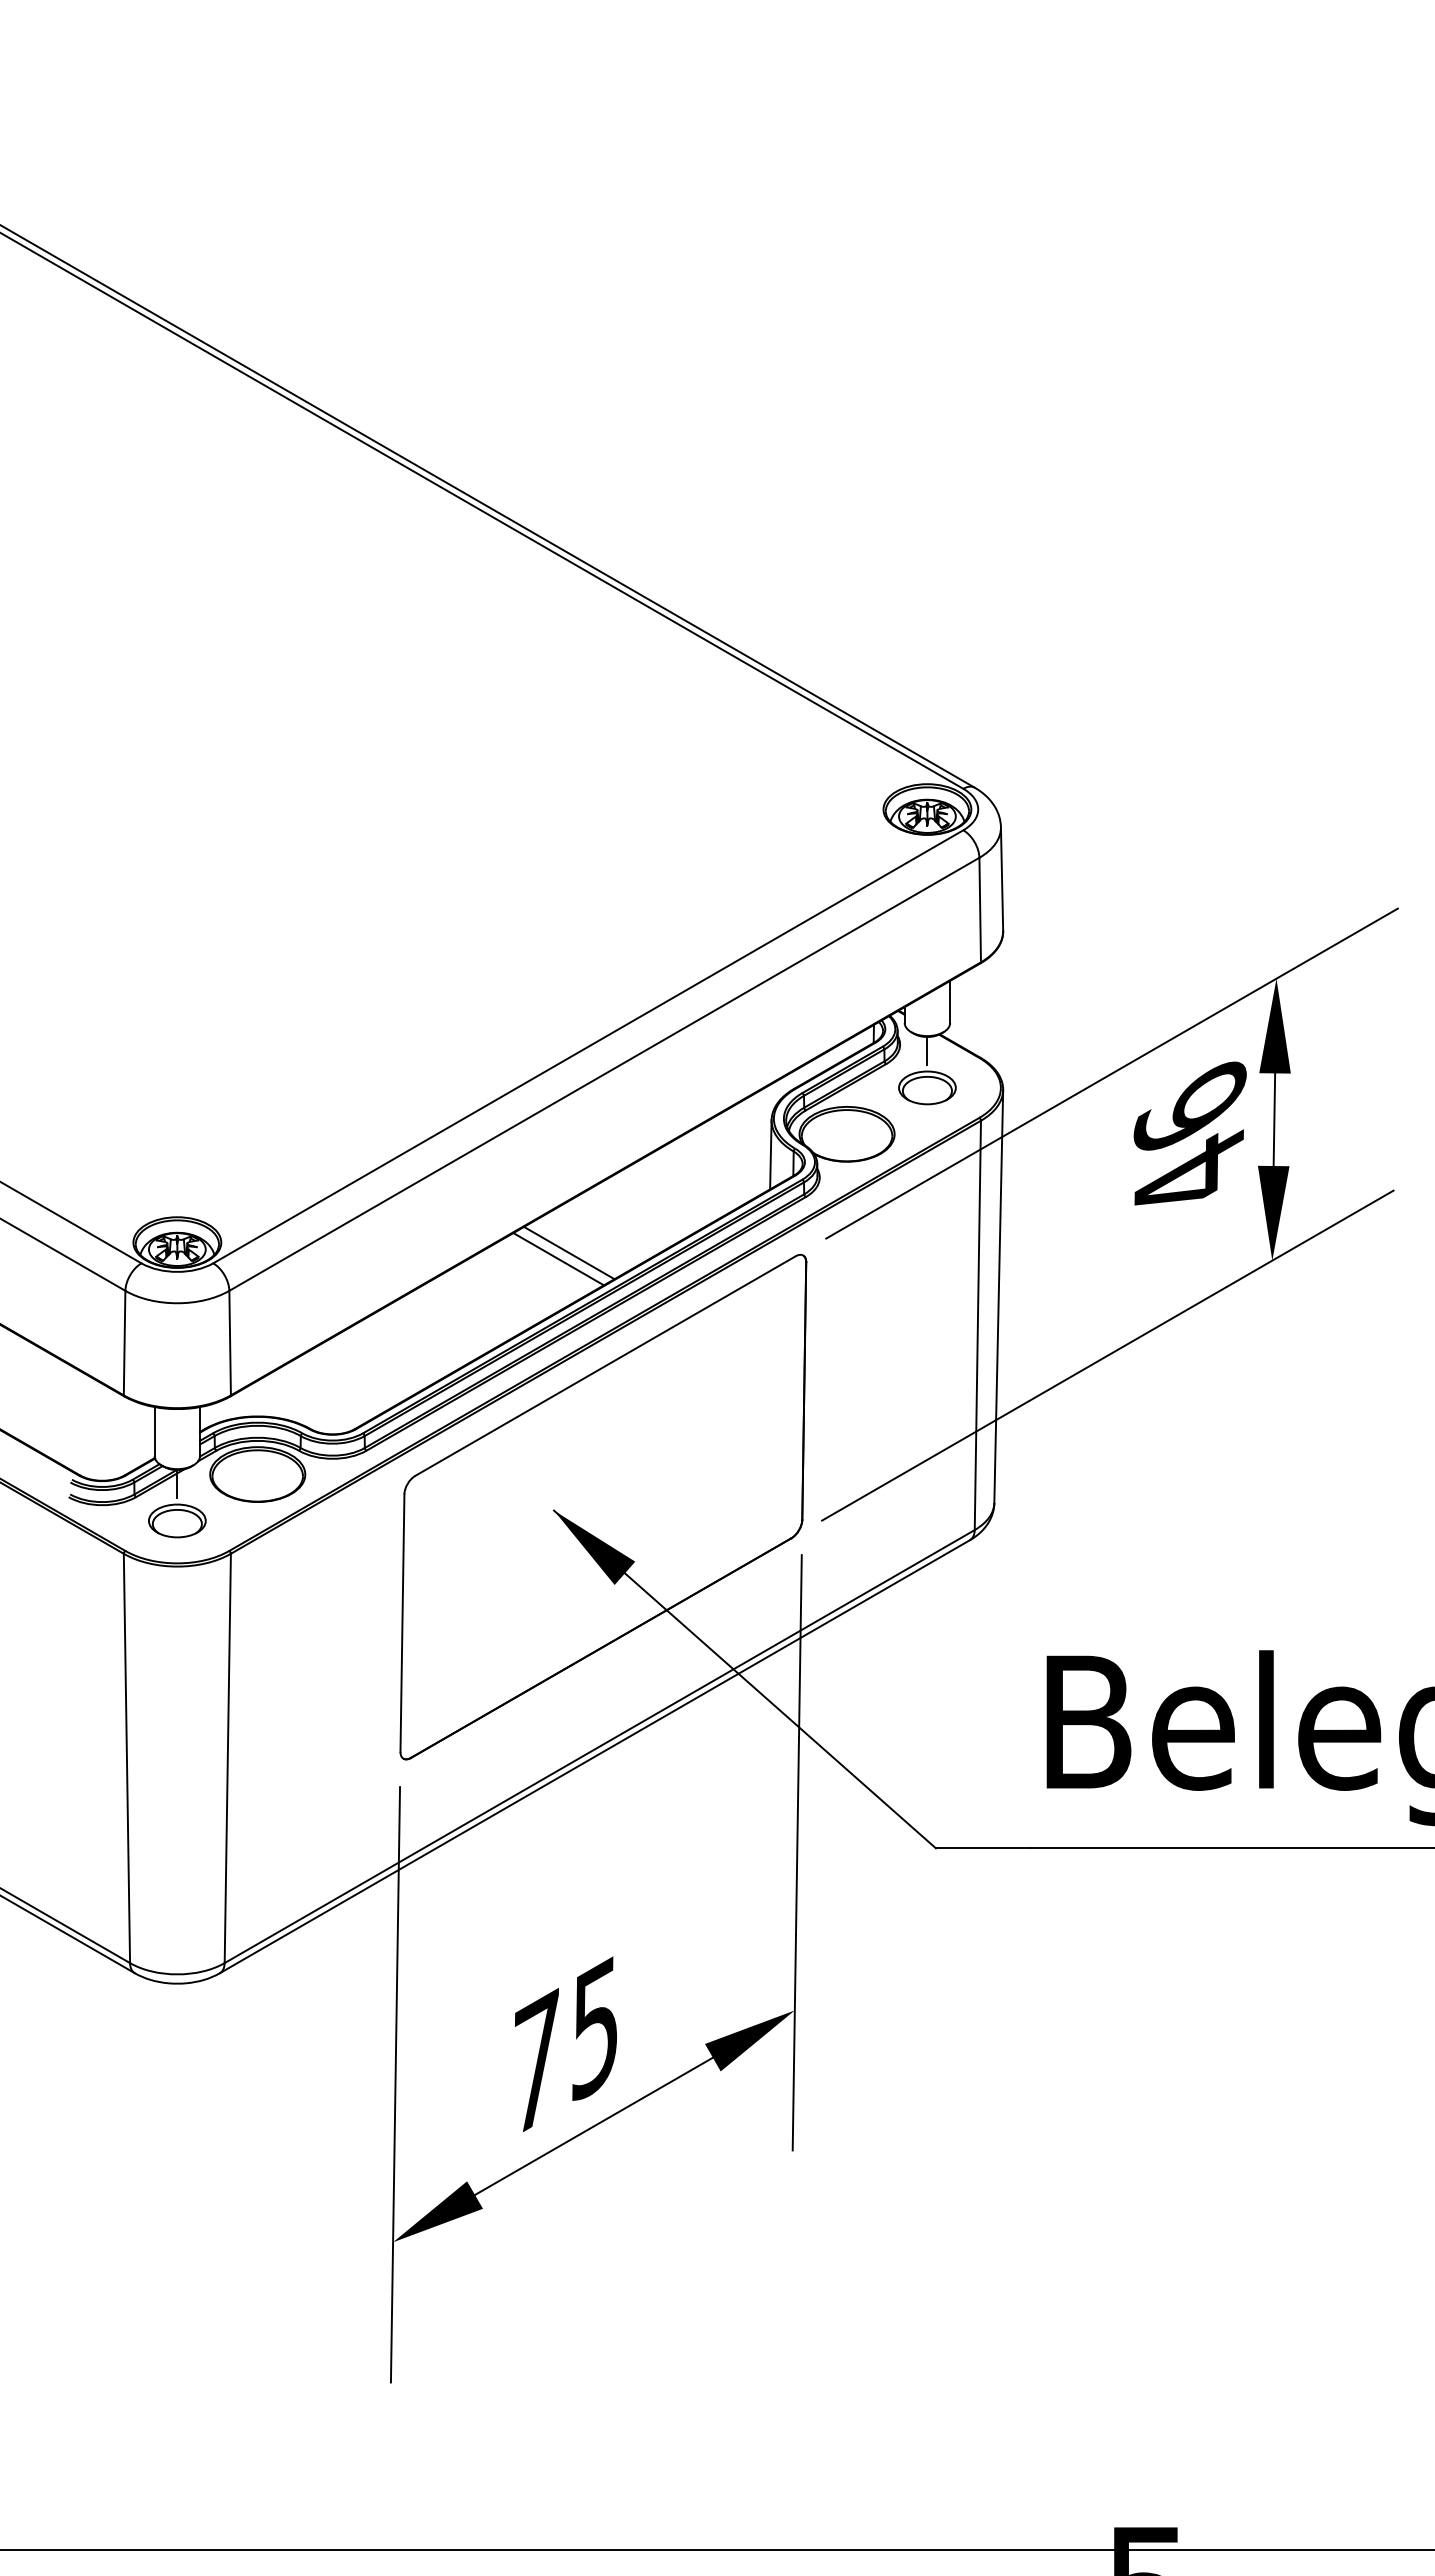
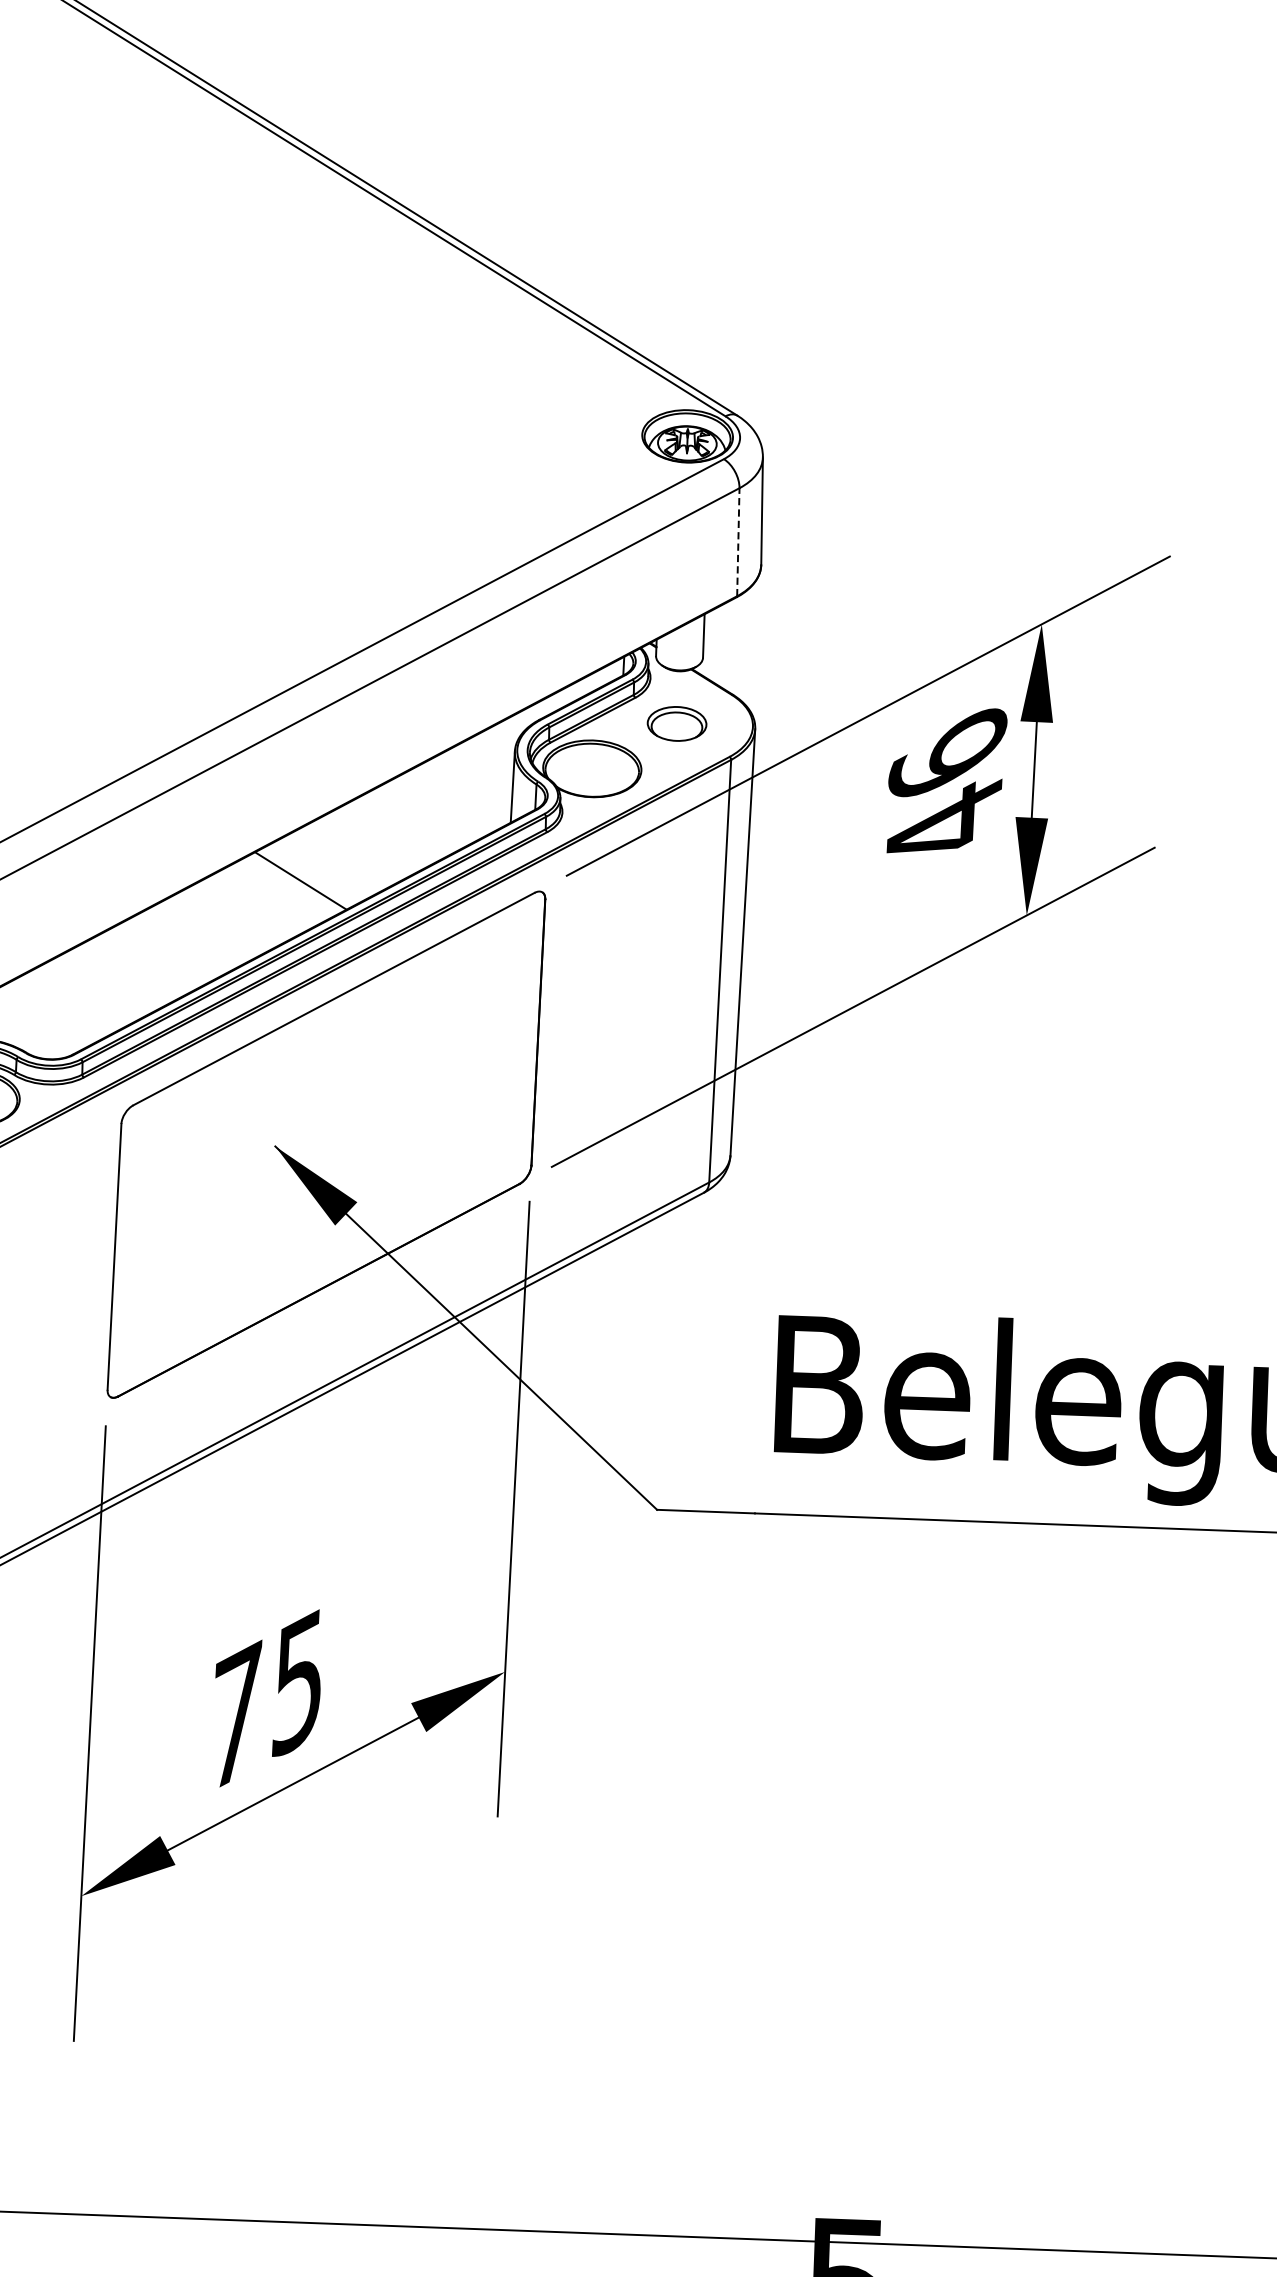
line: (980, 909) -> (738, 541), solid -> dashed
line: (927, 1050) -> (678, 685), removed
line: (558, 1259) -> (289, 887), removed

